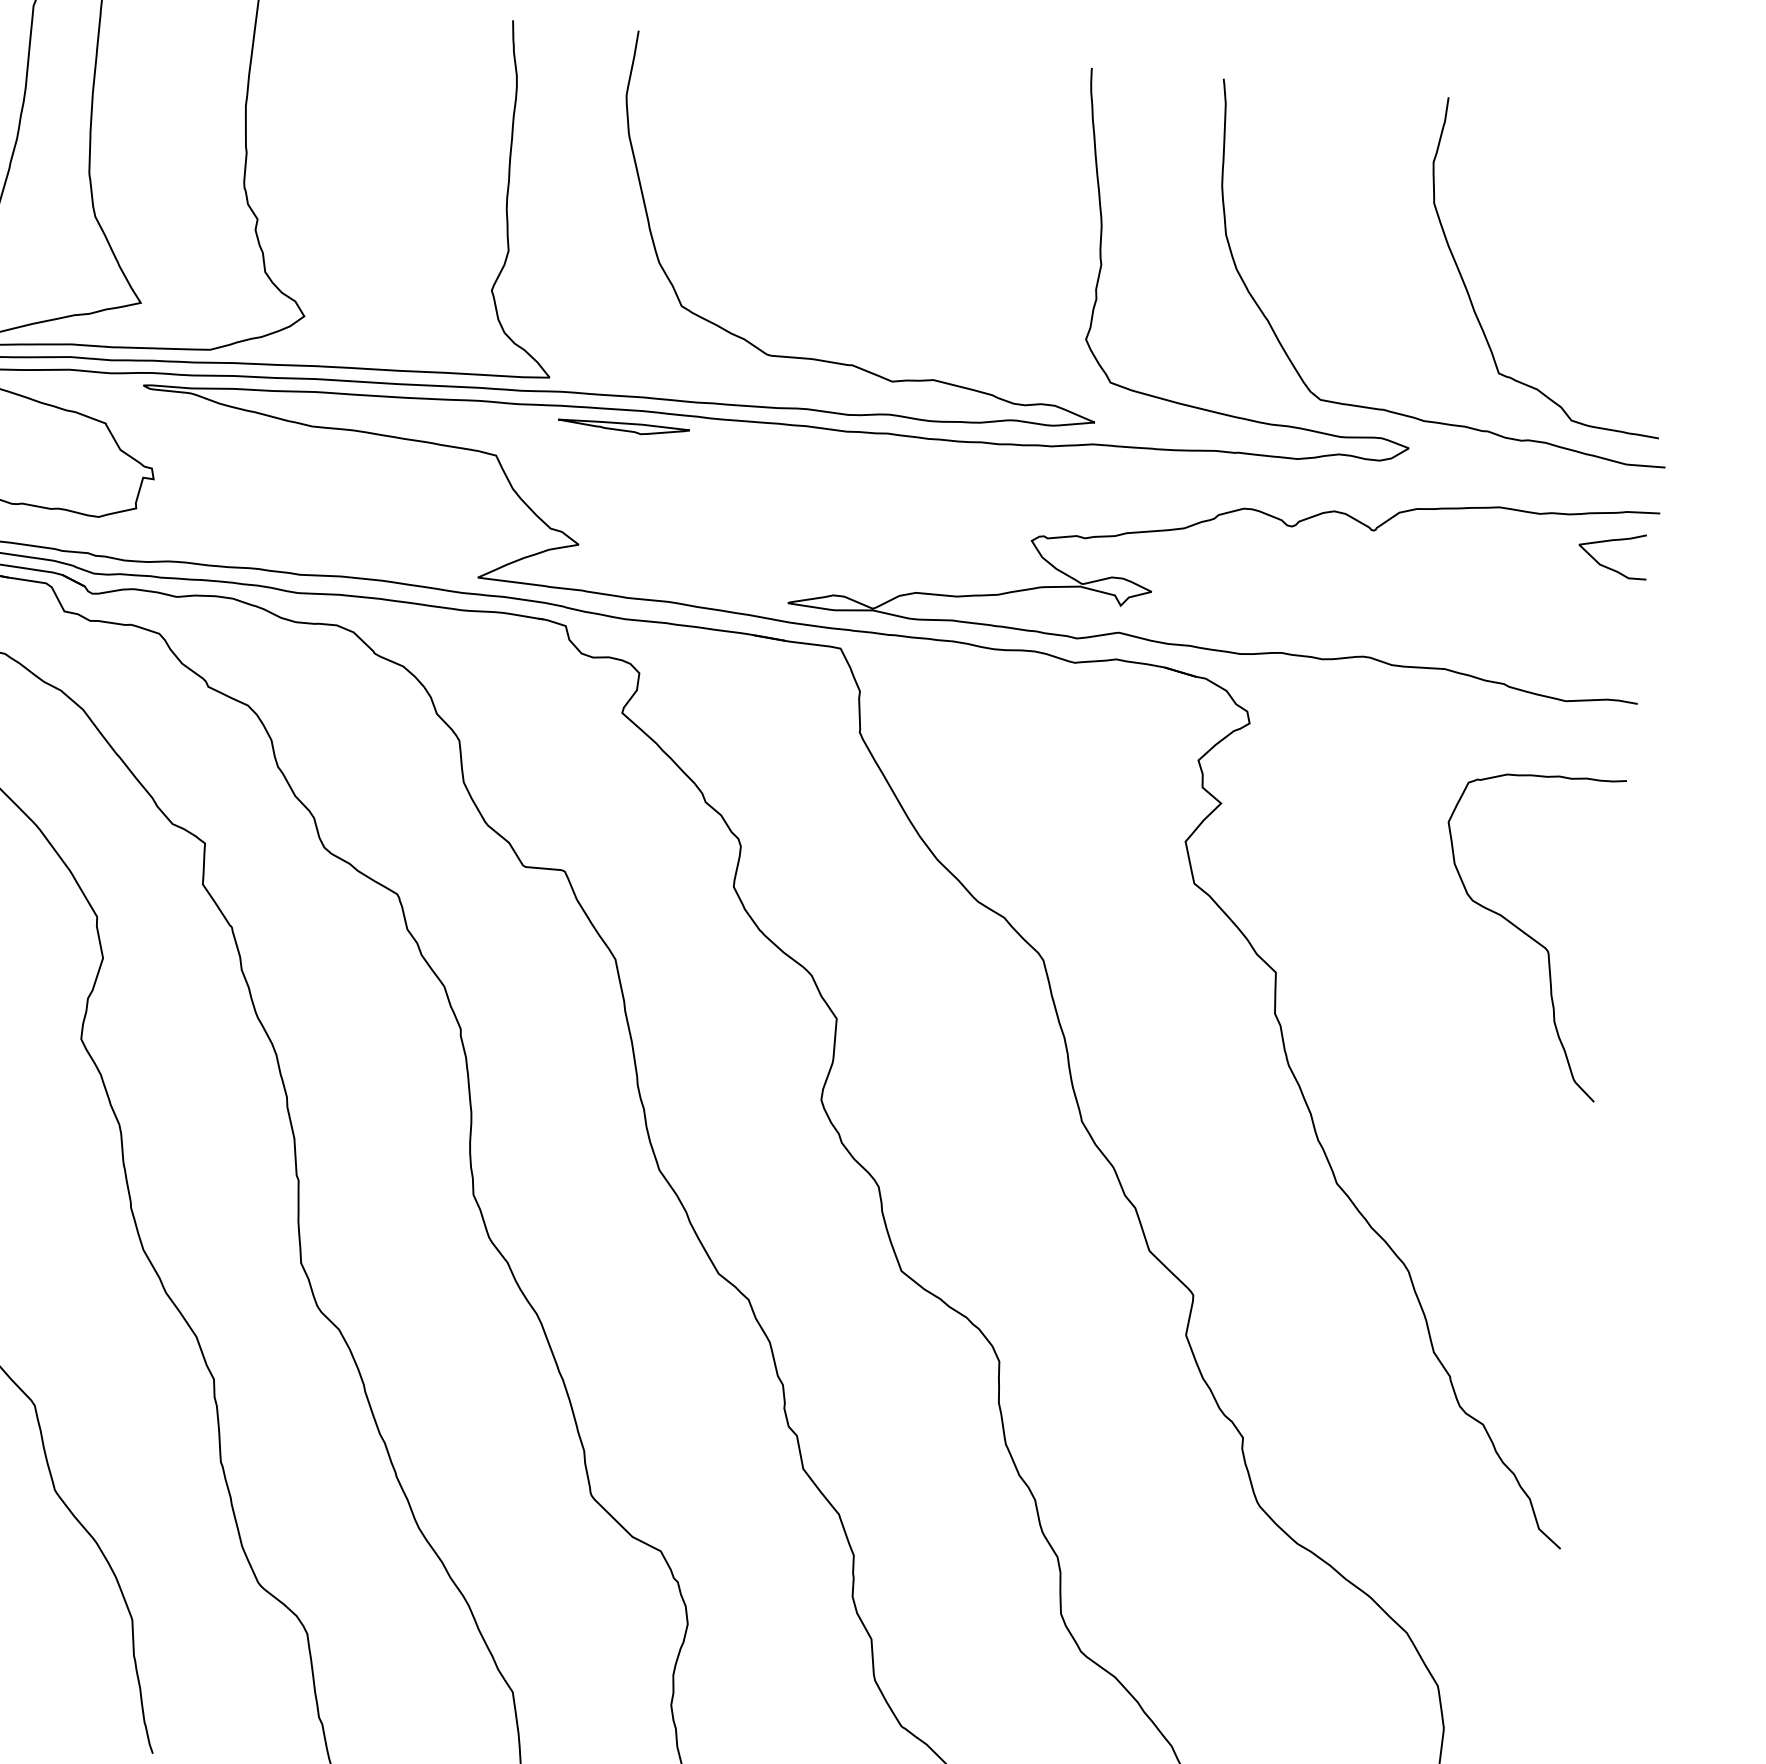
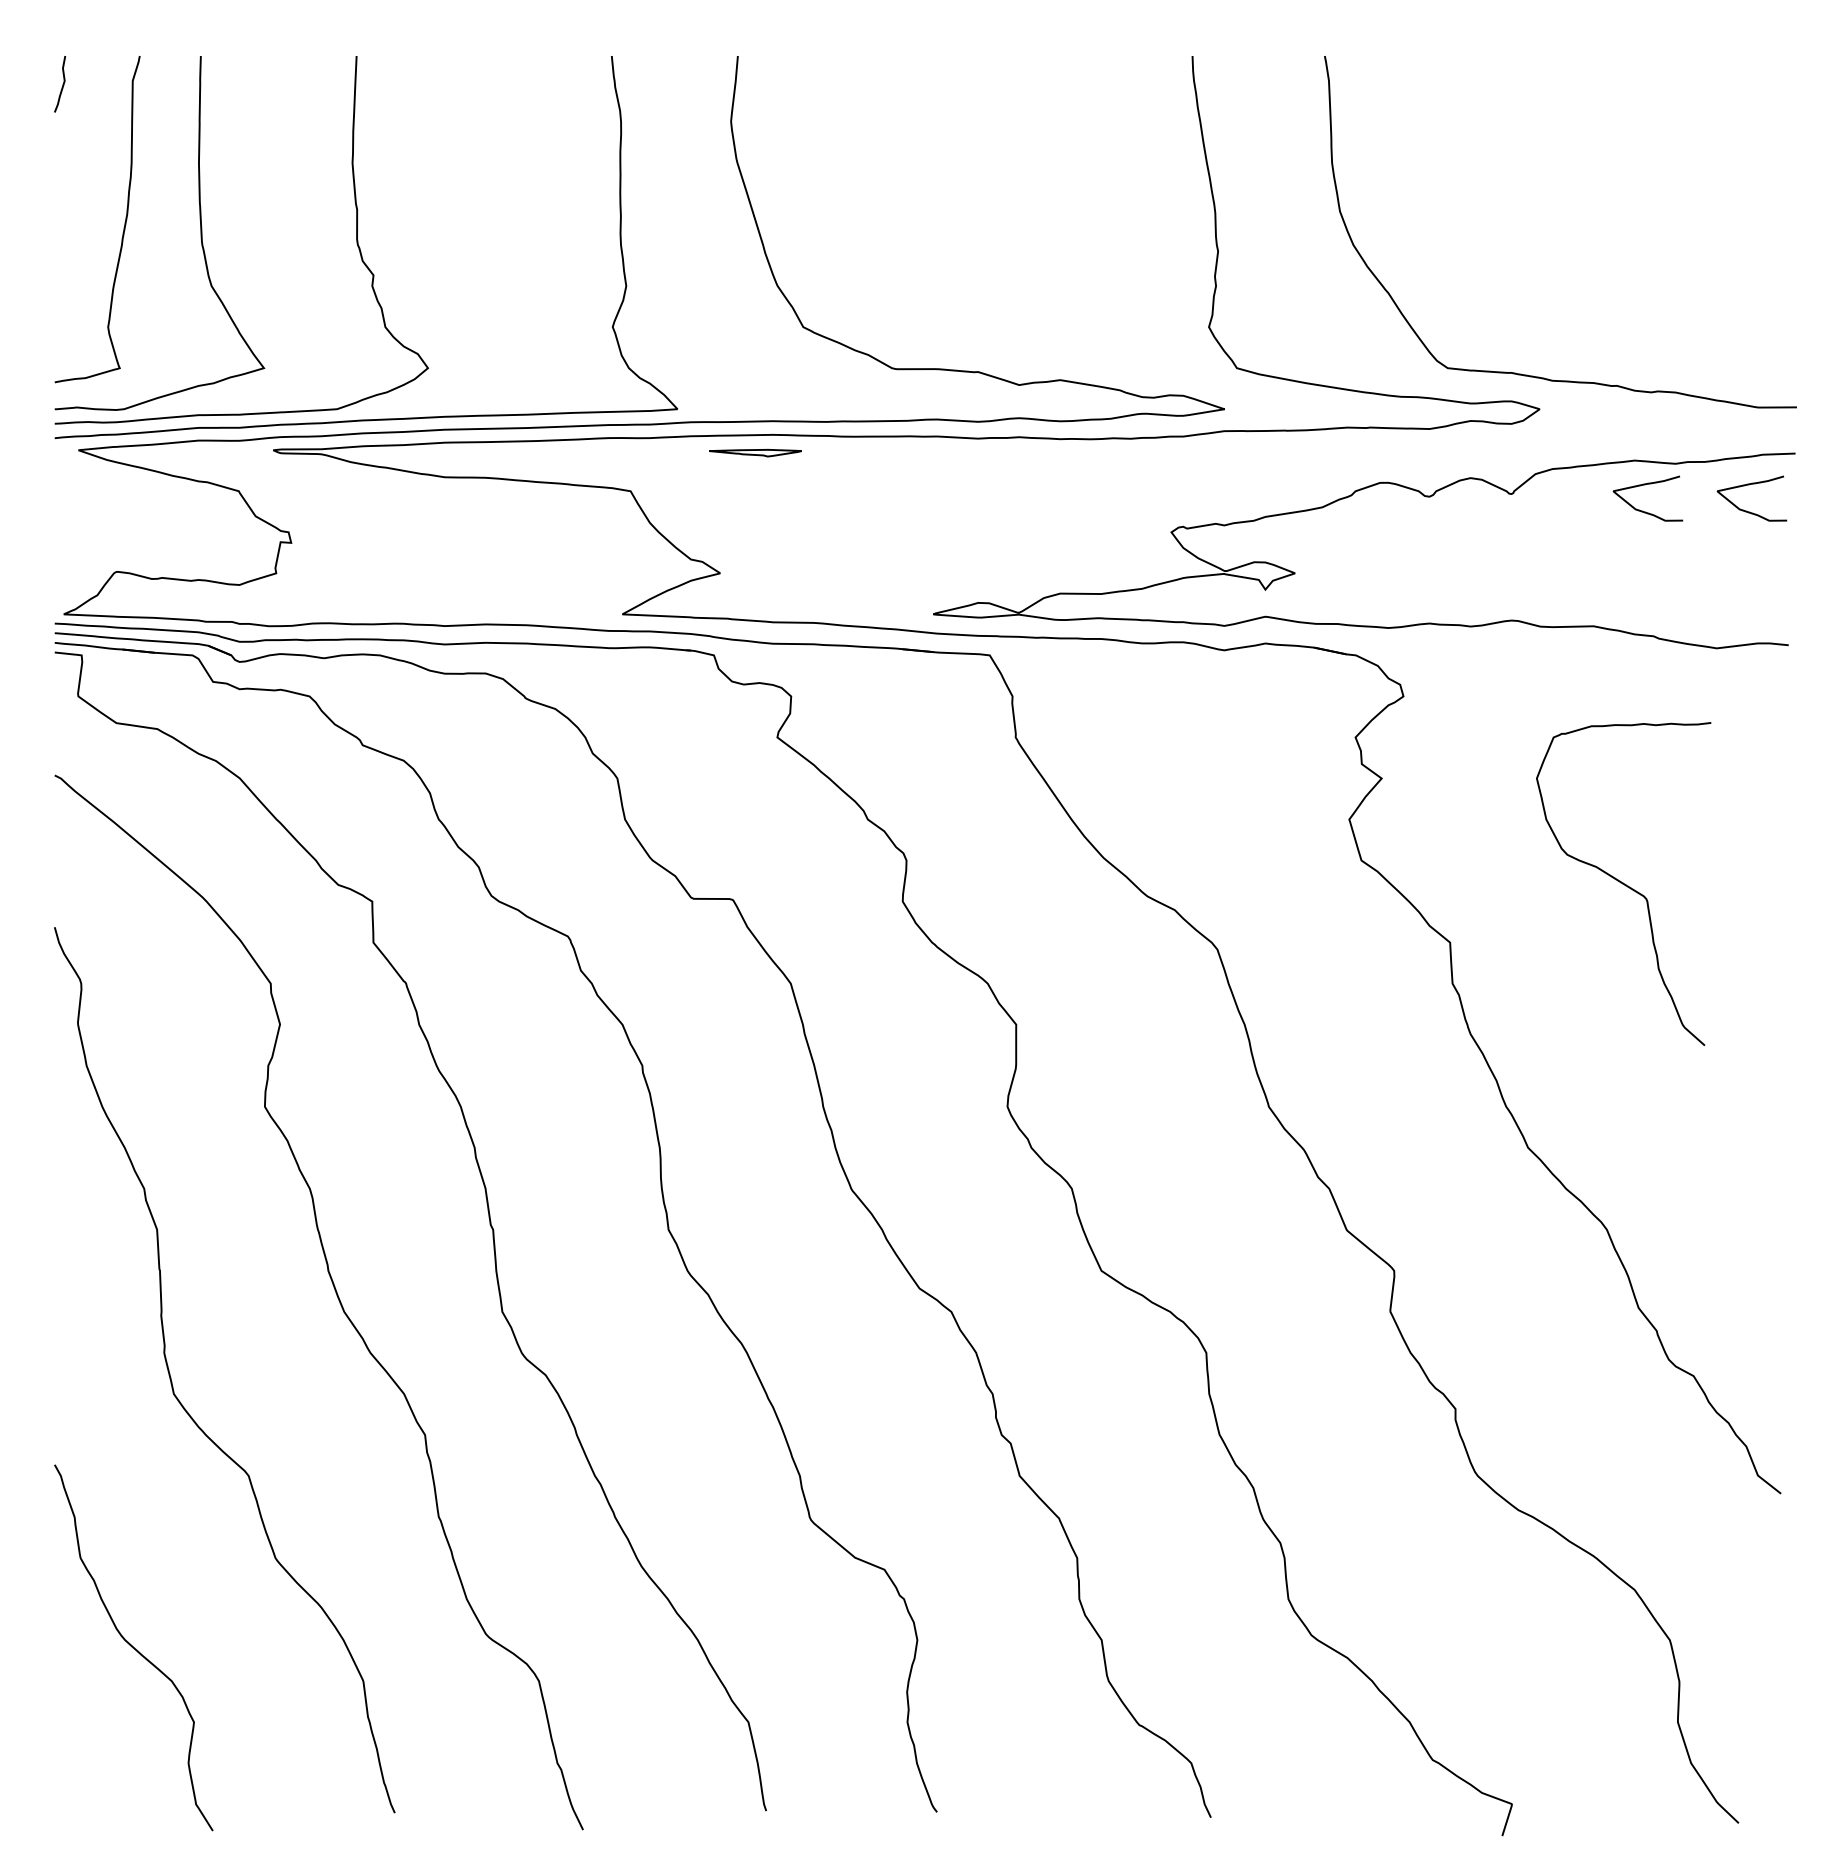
curve: (1470, 296) -> (1588, 252), removed
part: (623, 427) -> (755, 452), size x0.7
curve: (1503, 557) -> (1642, 510), added
curve: (1526, 933) -> (1623, 883), moved

